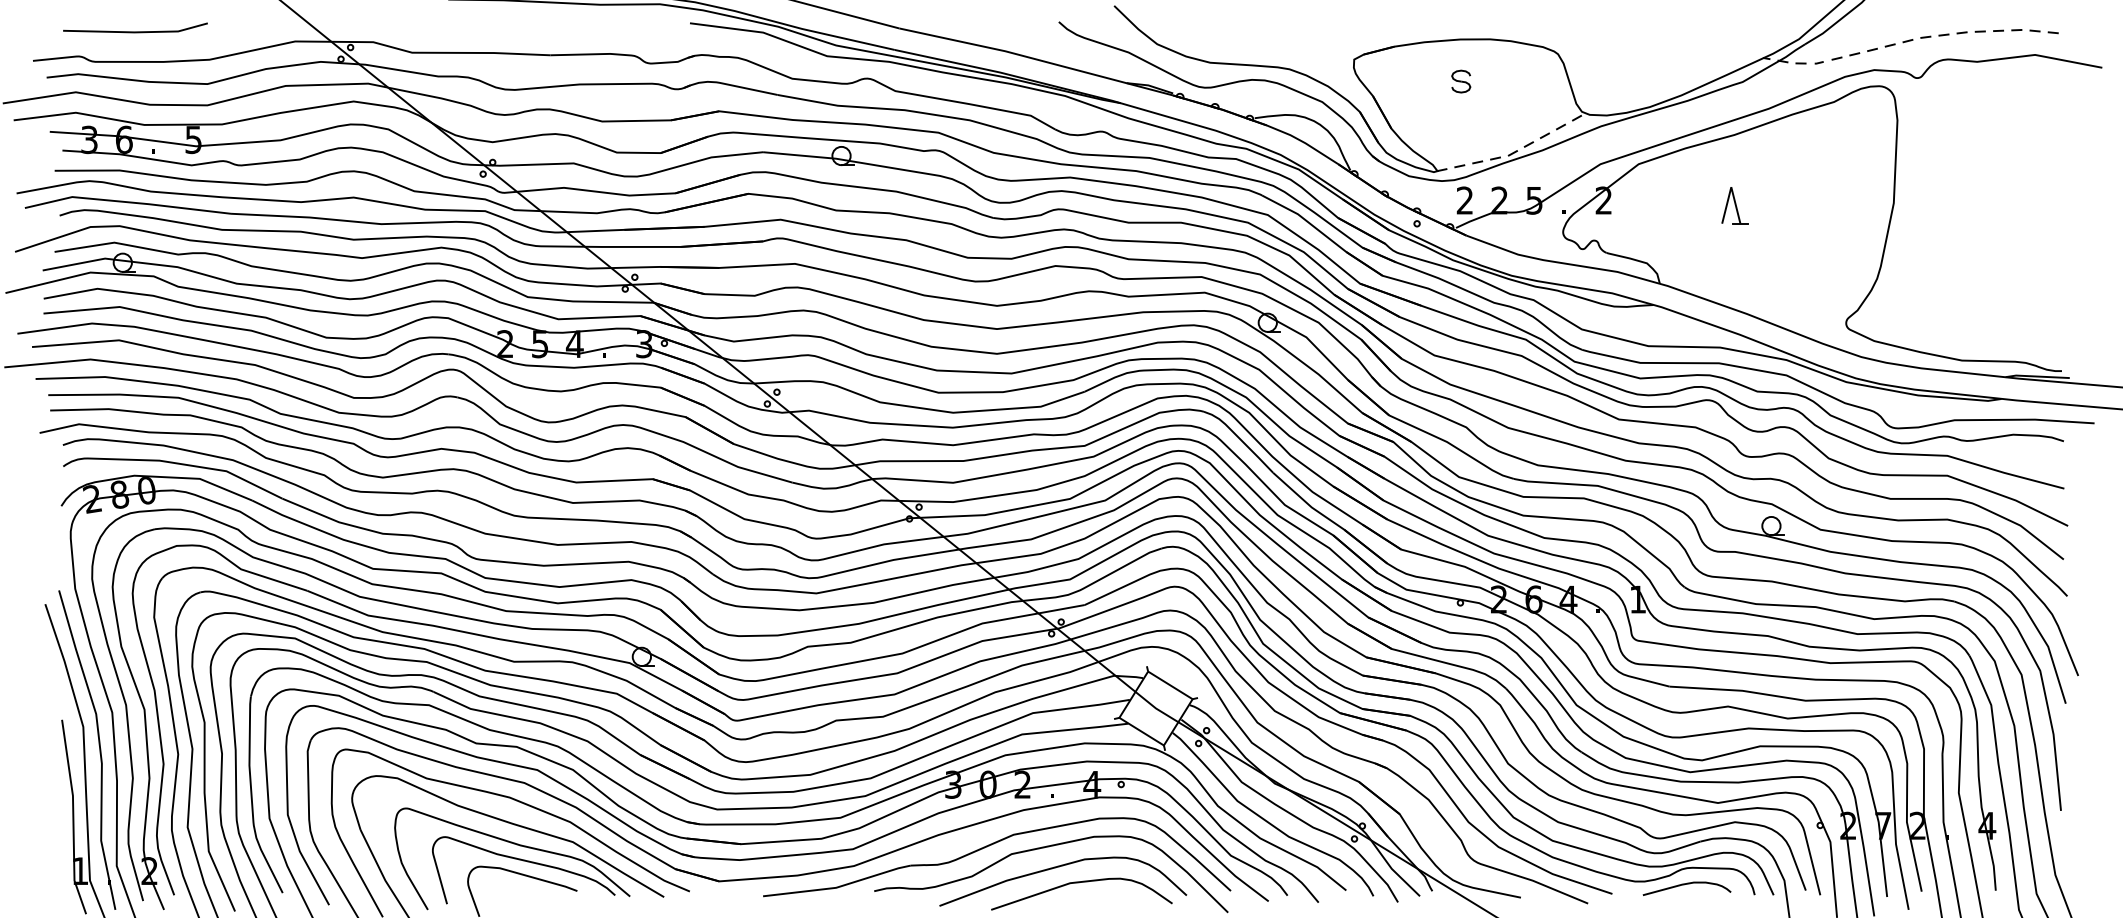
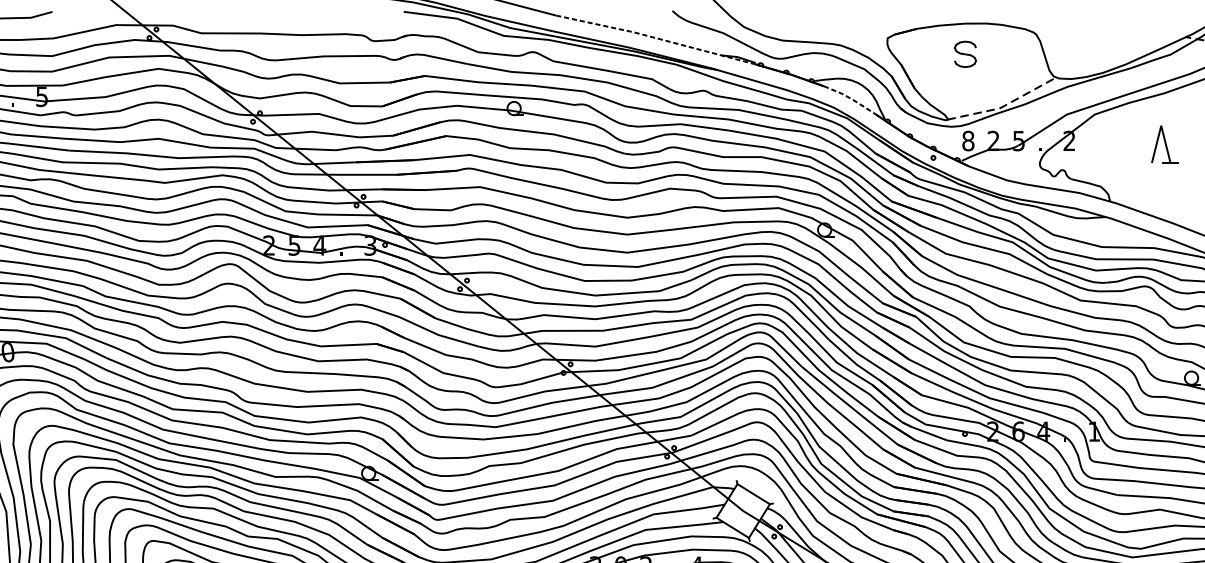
line: (1036, 59) -> (656, 38), solid -> dashed
part: (1461, 81) -> (965, 54), size x1.6
line: (1303, 142) -> (850, 98), solid -> dashed
text: (1464, 200) -> (967, 140), 2 -> 8
part: (1734, 205) -> (1164, 144), size x1.4

